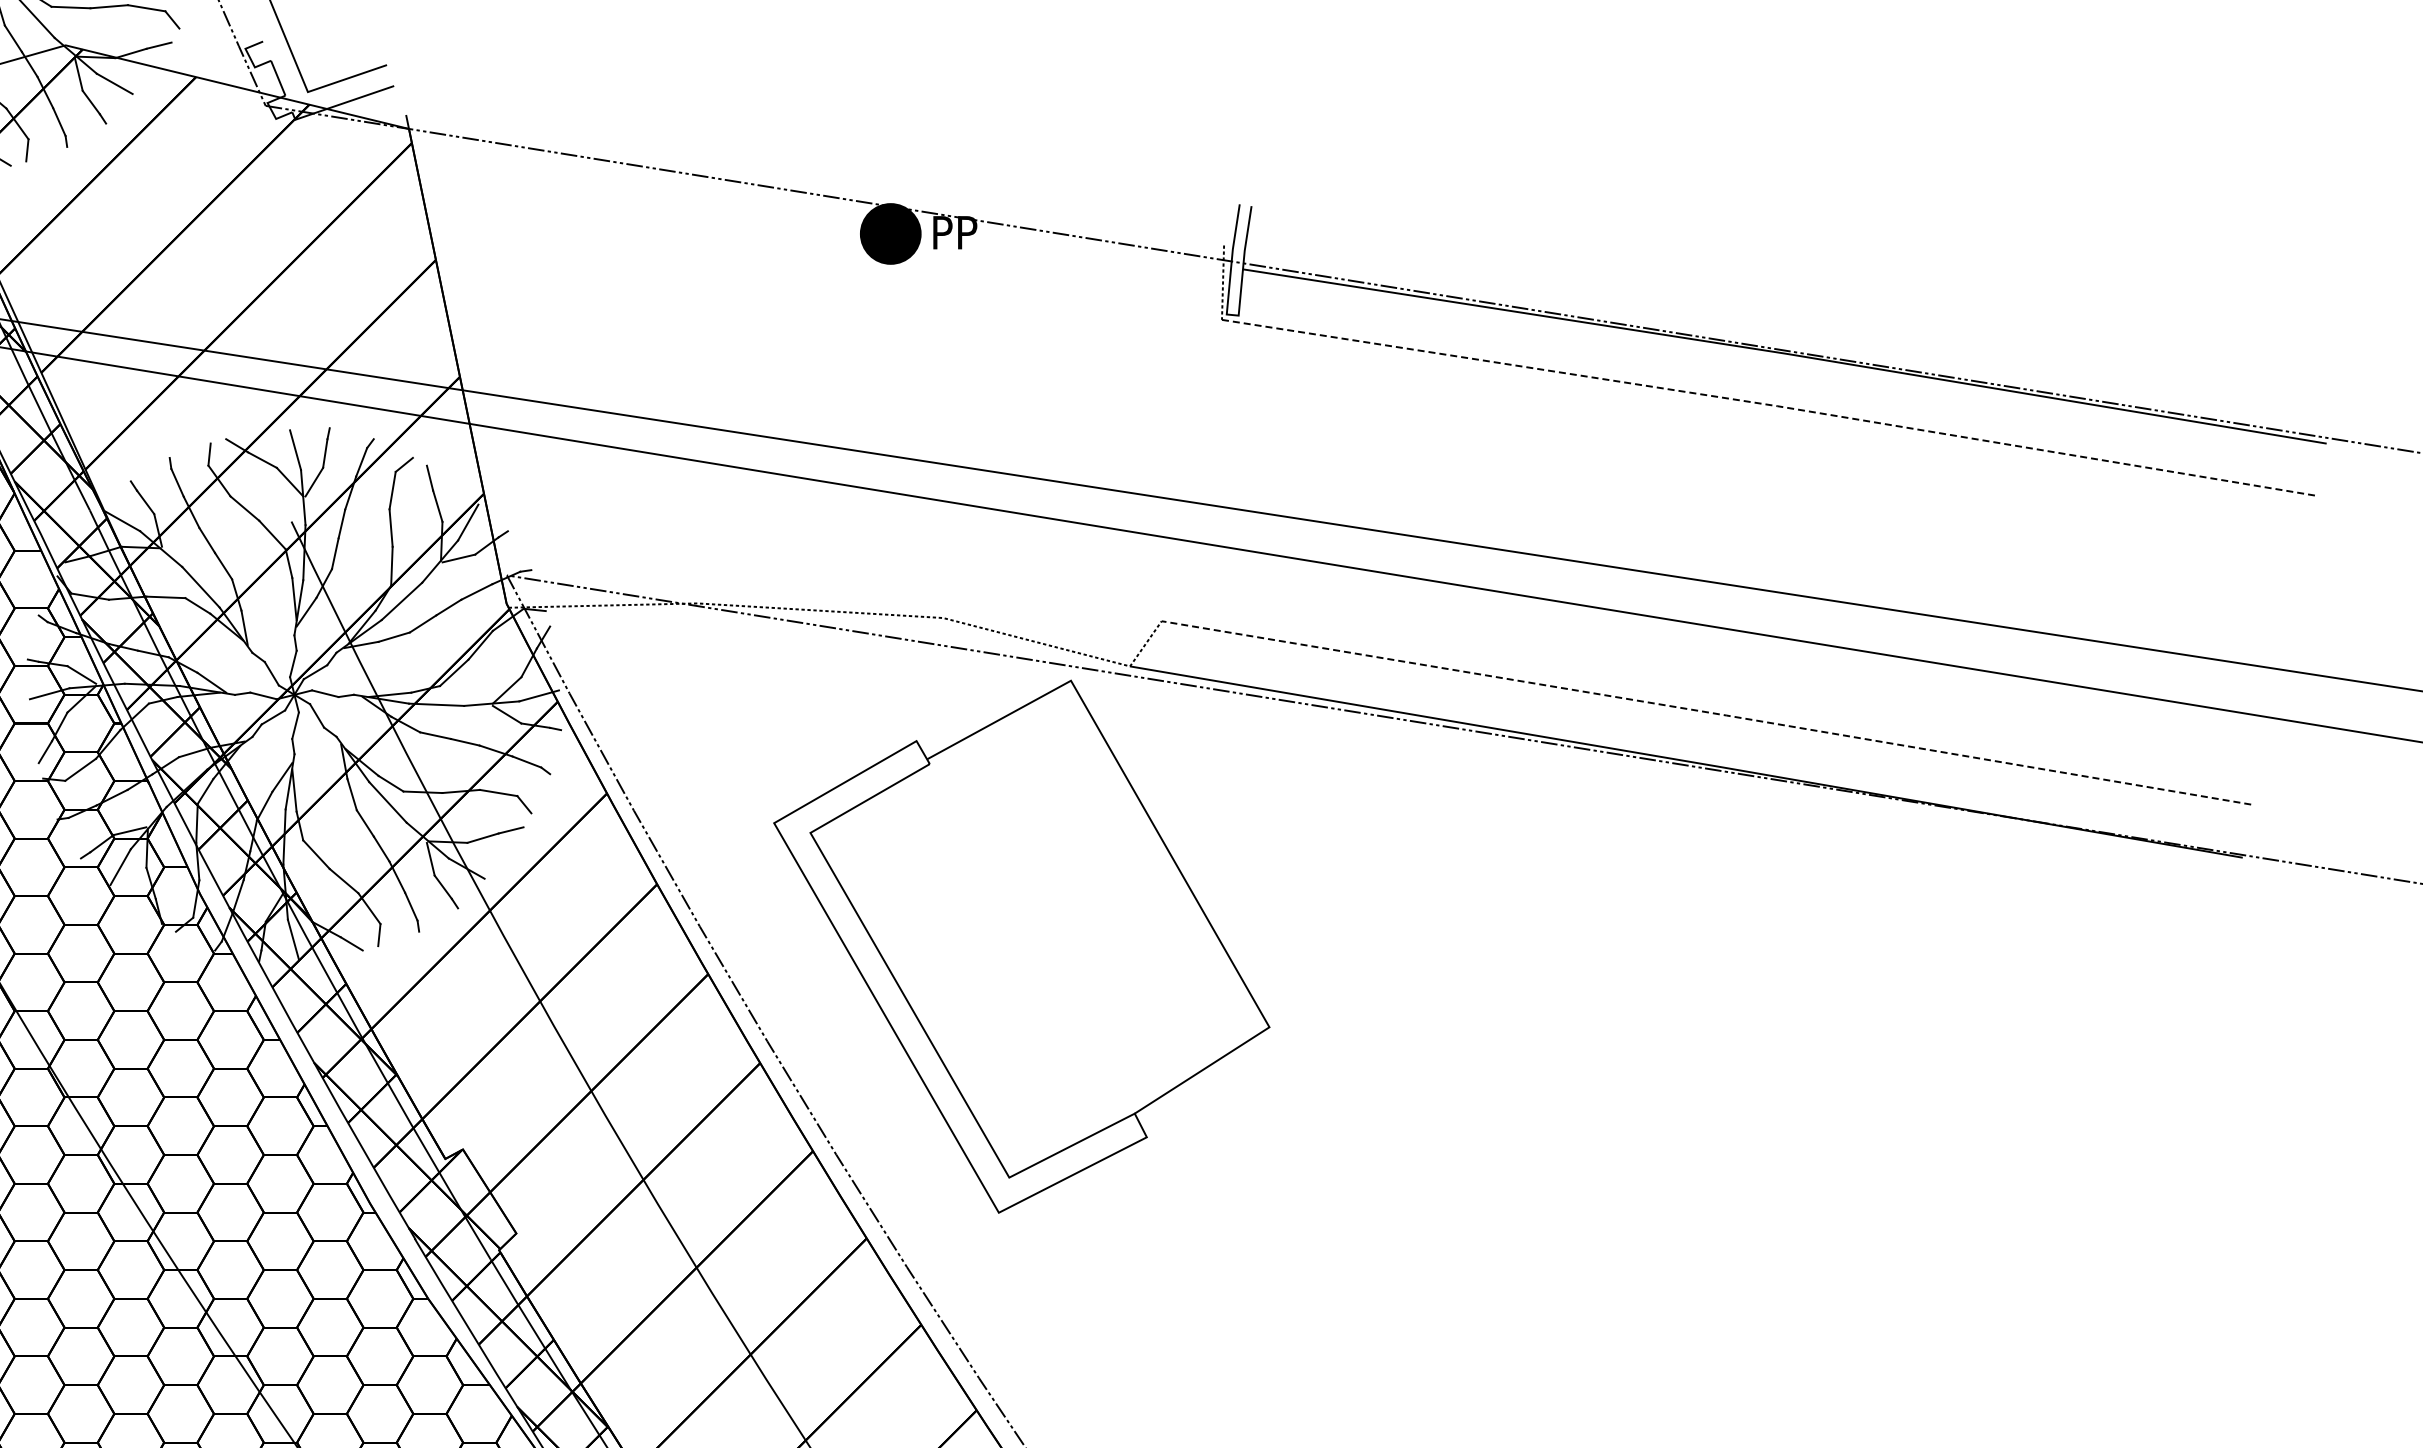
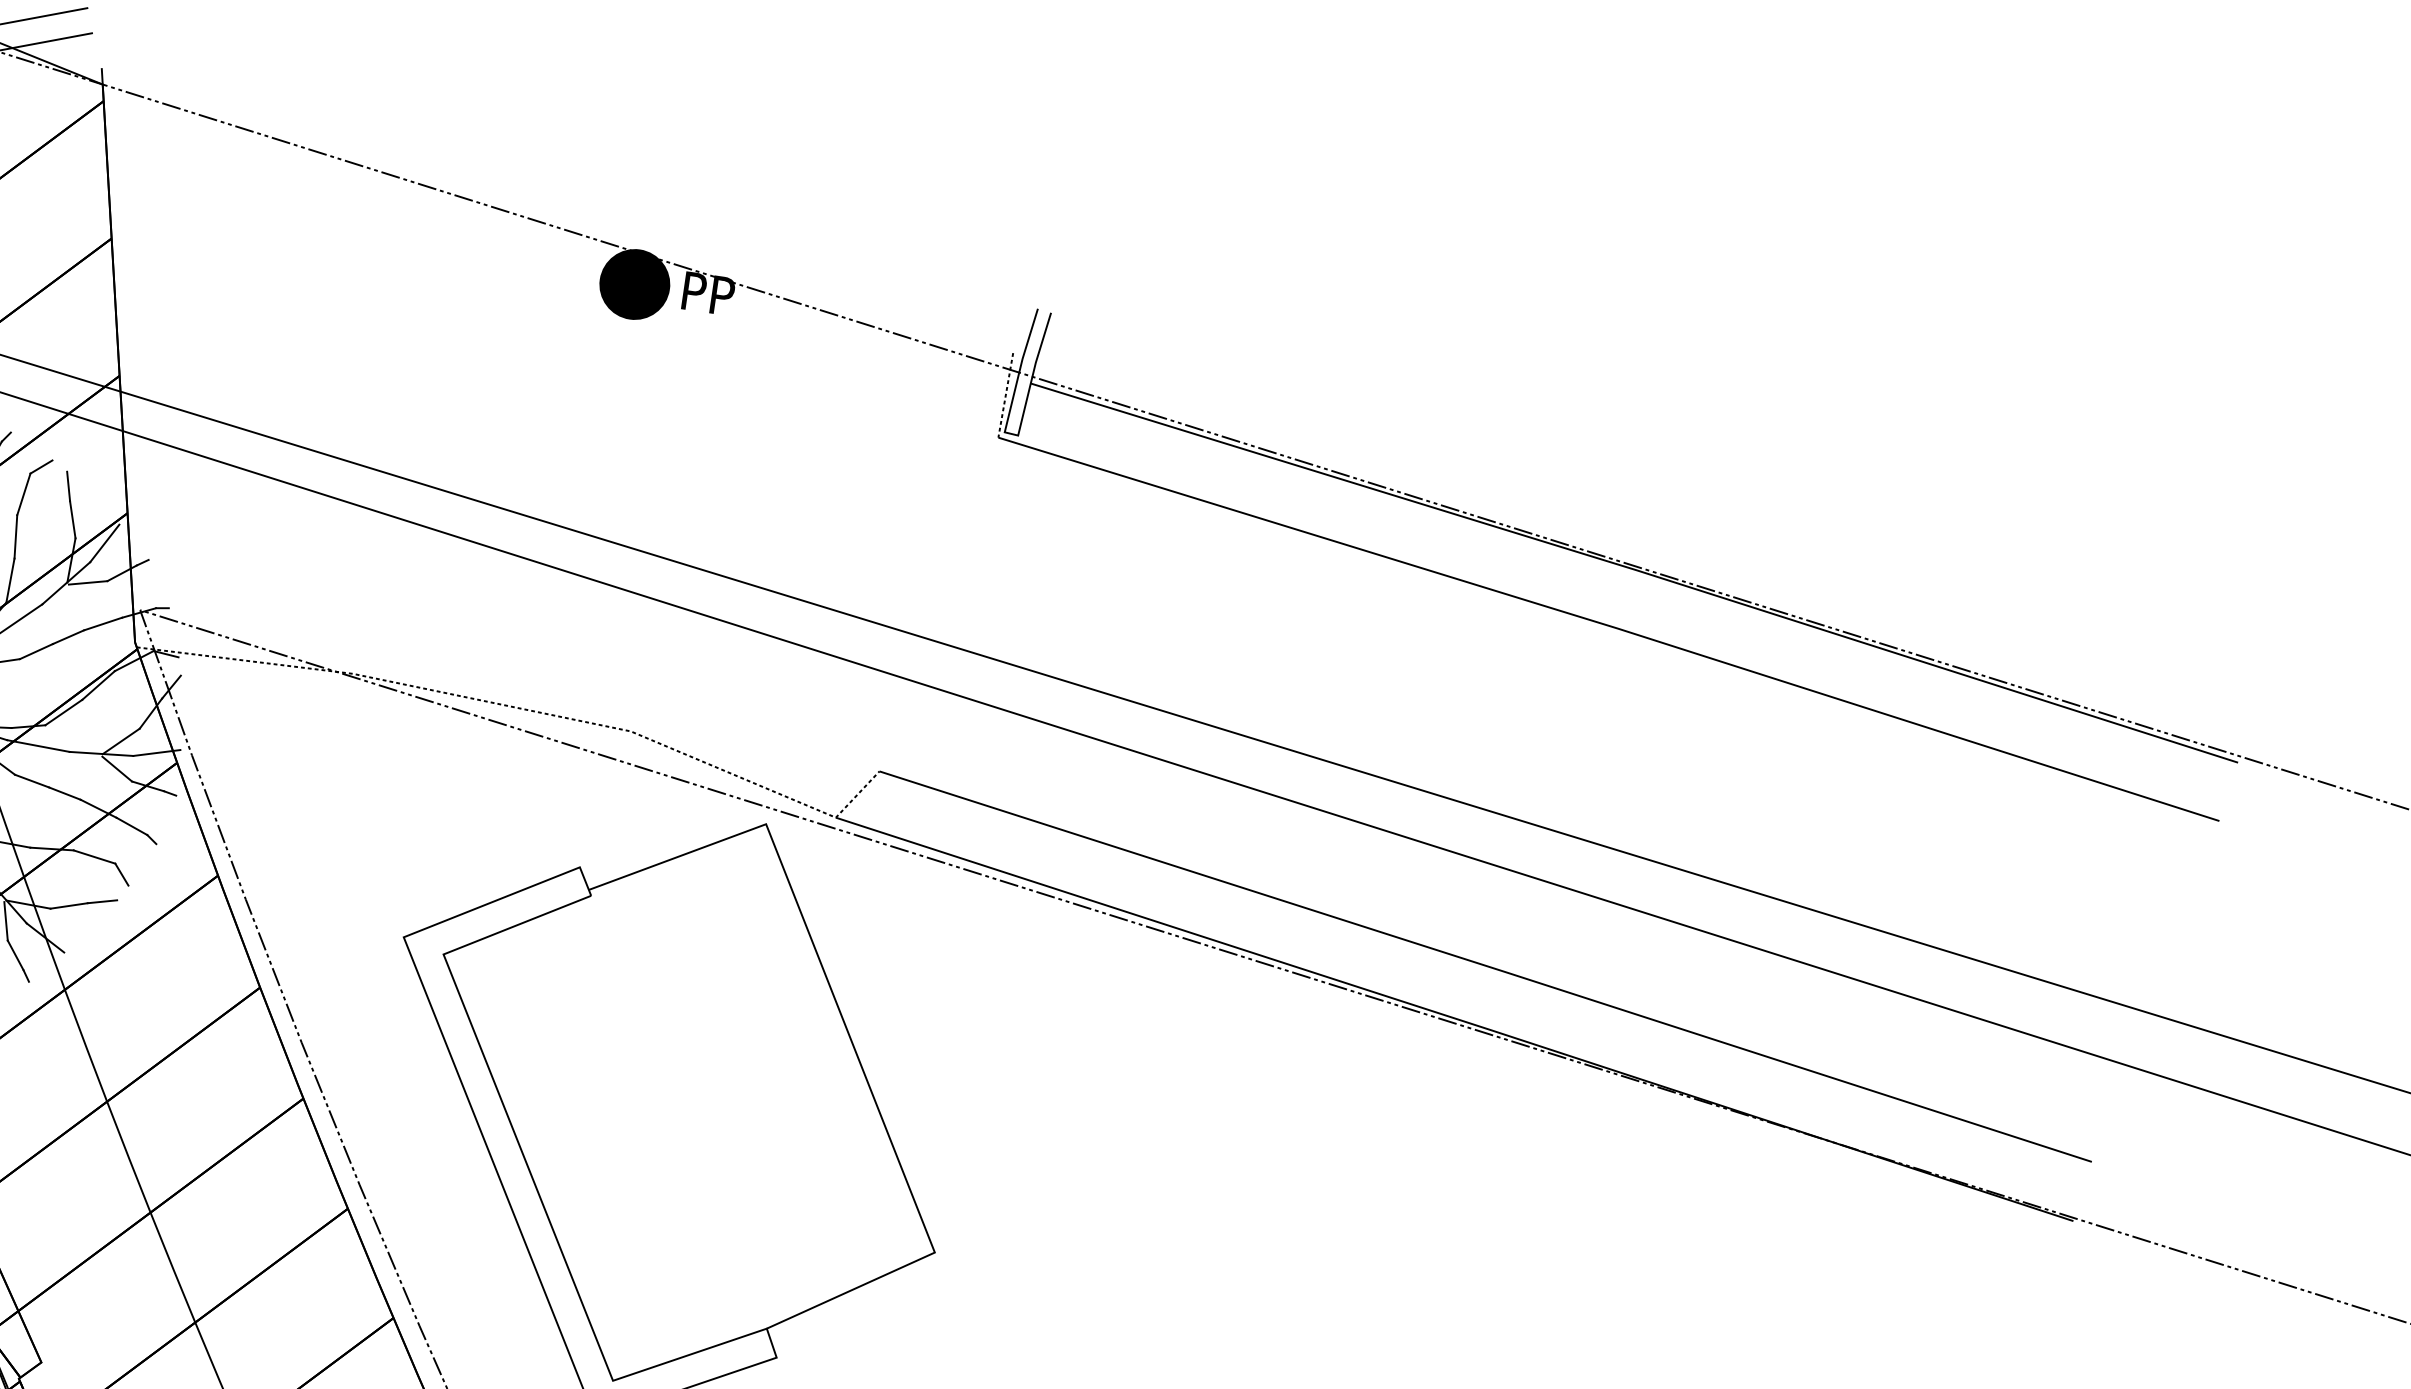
line: (1770, 405) -> (1609, 626), dashed -> solid
line: (1707, 712) -> (1486, 966), dashed -> solid

